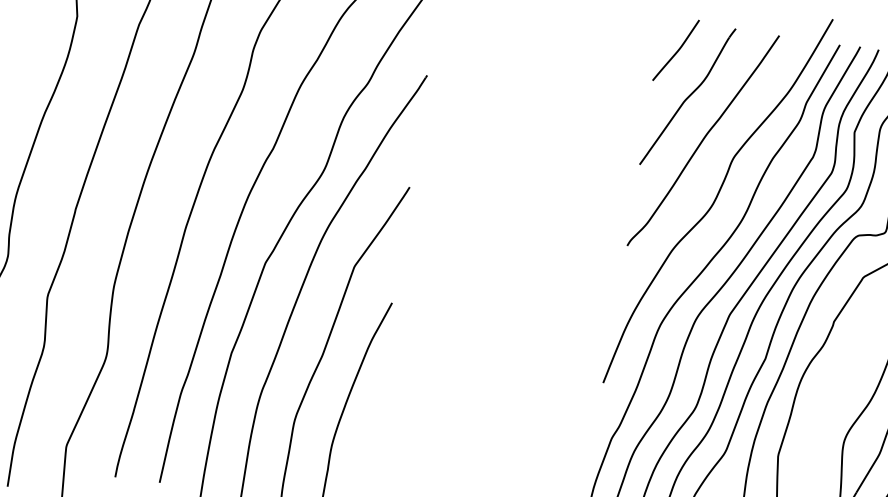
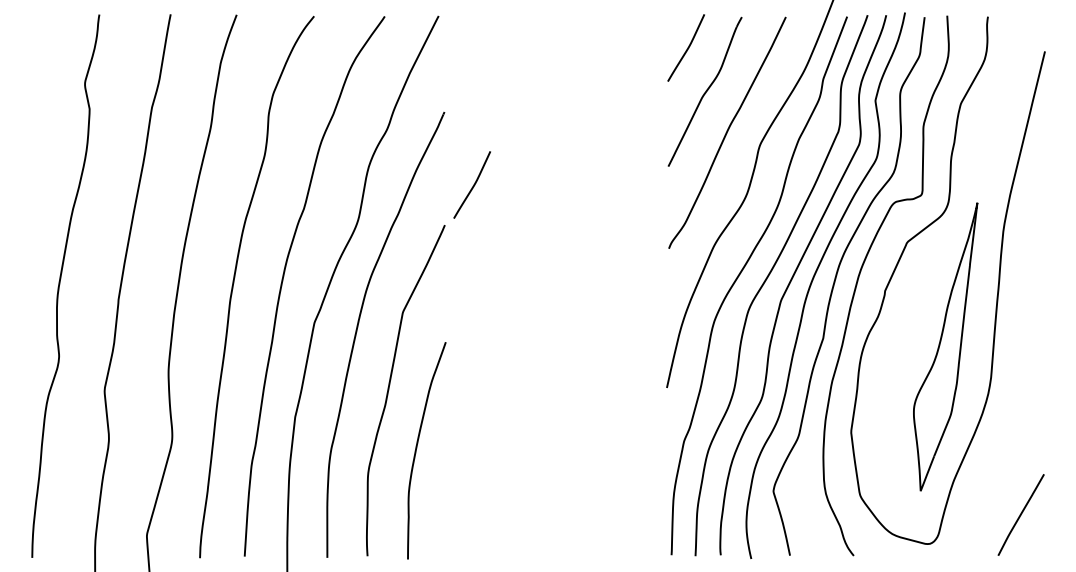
curve: (444, 151) -> (473, 184), added

